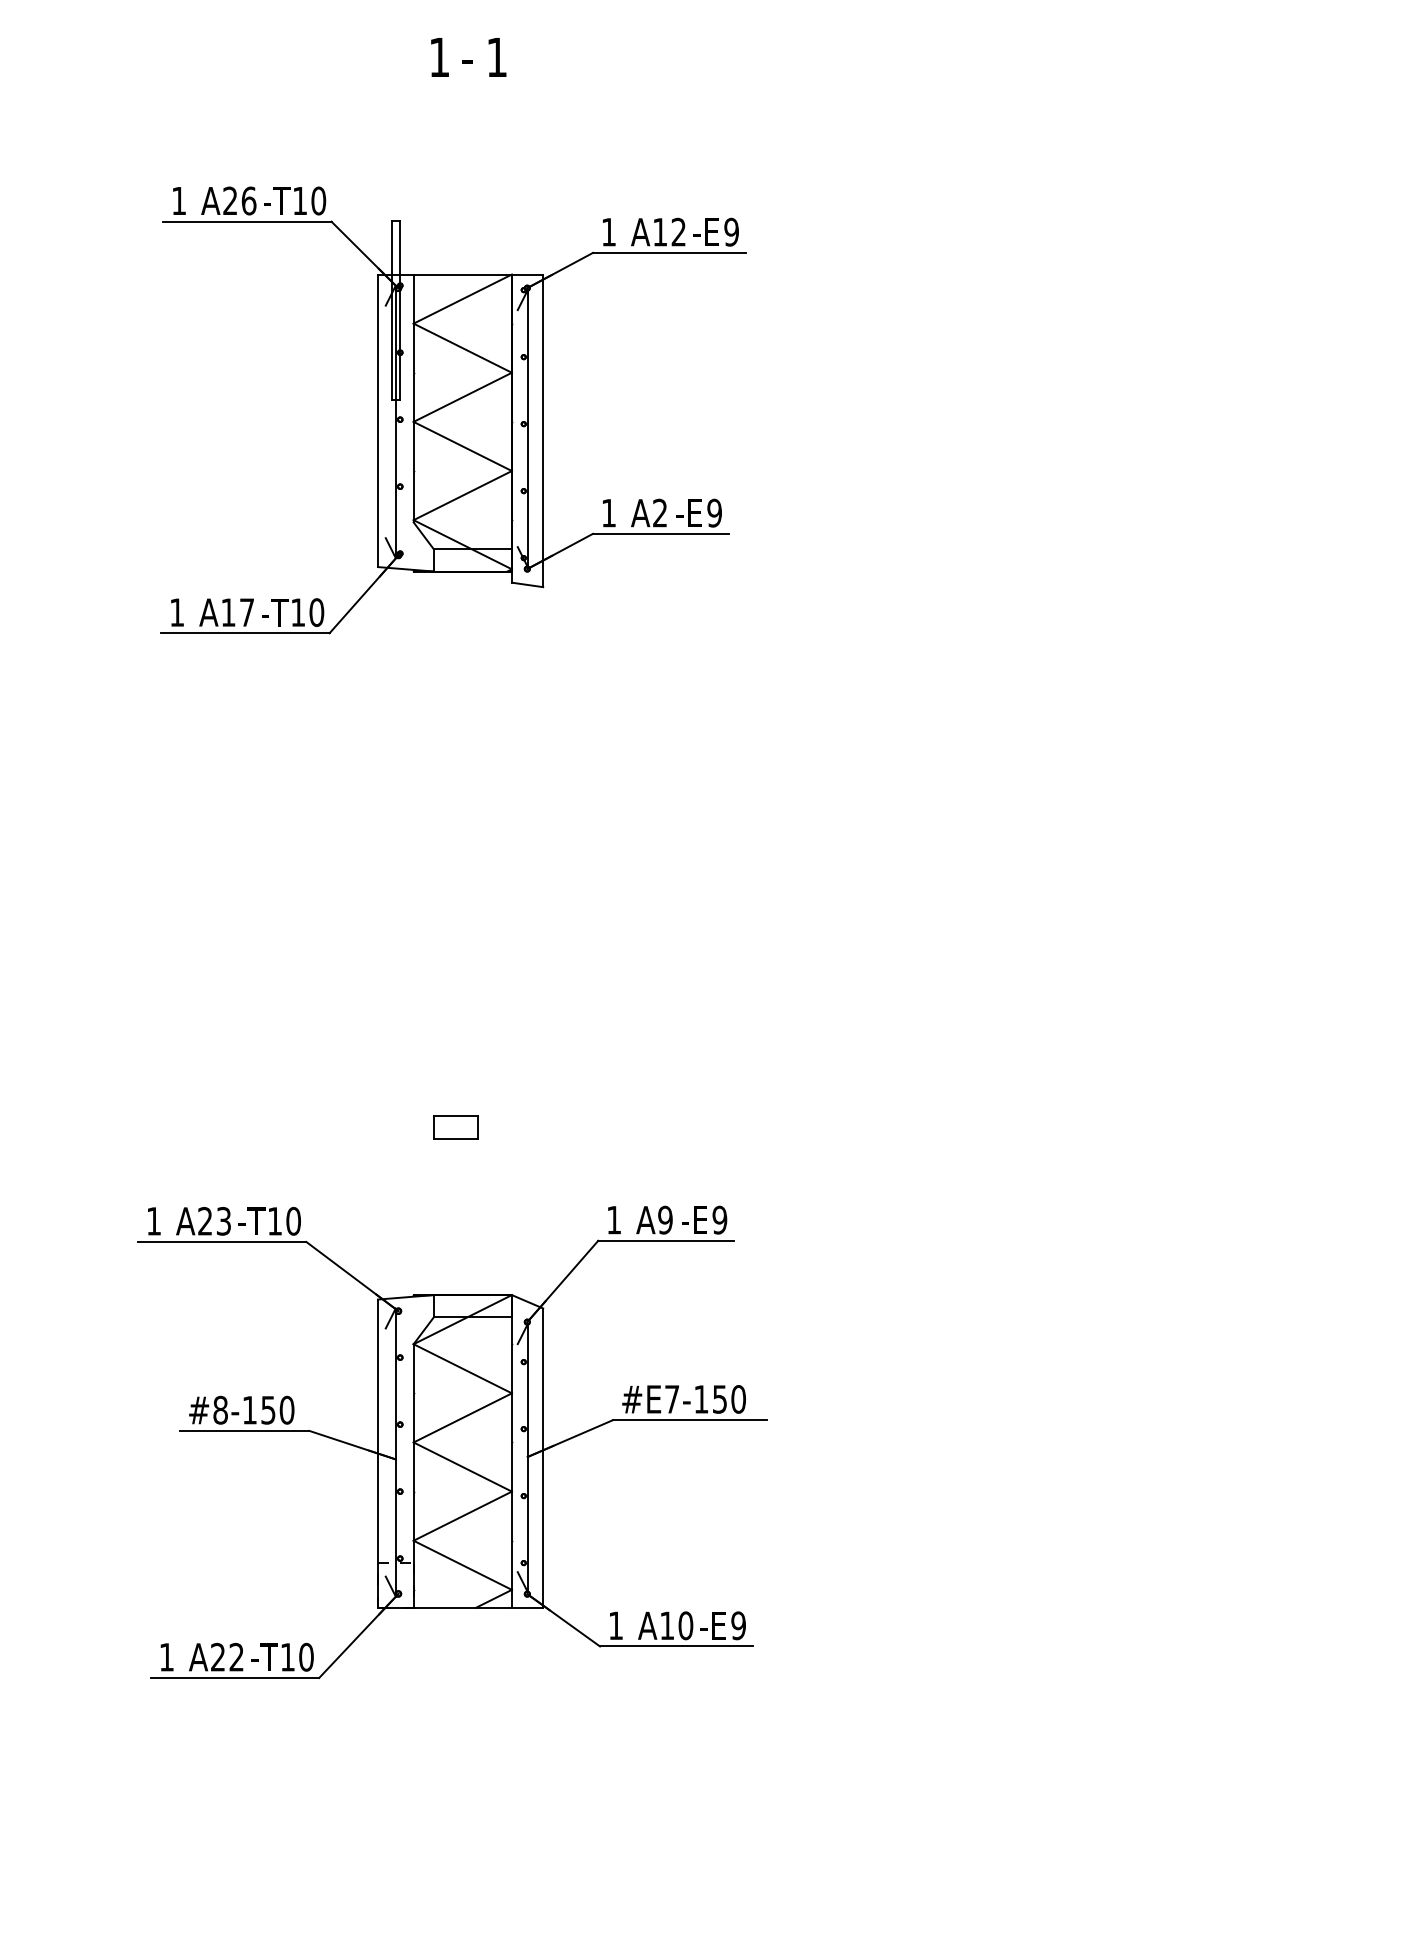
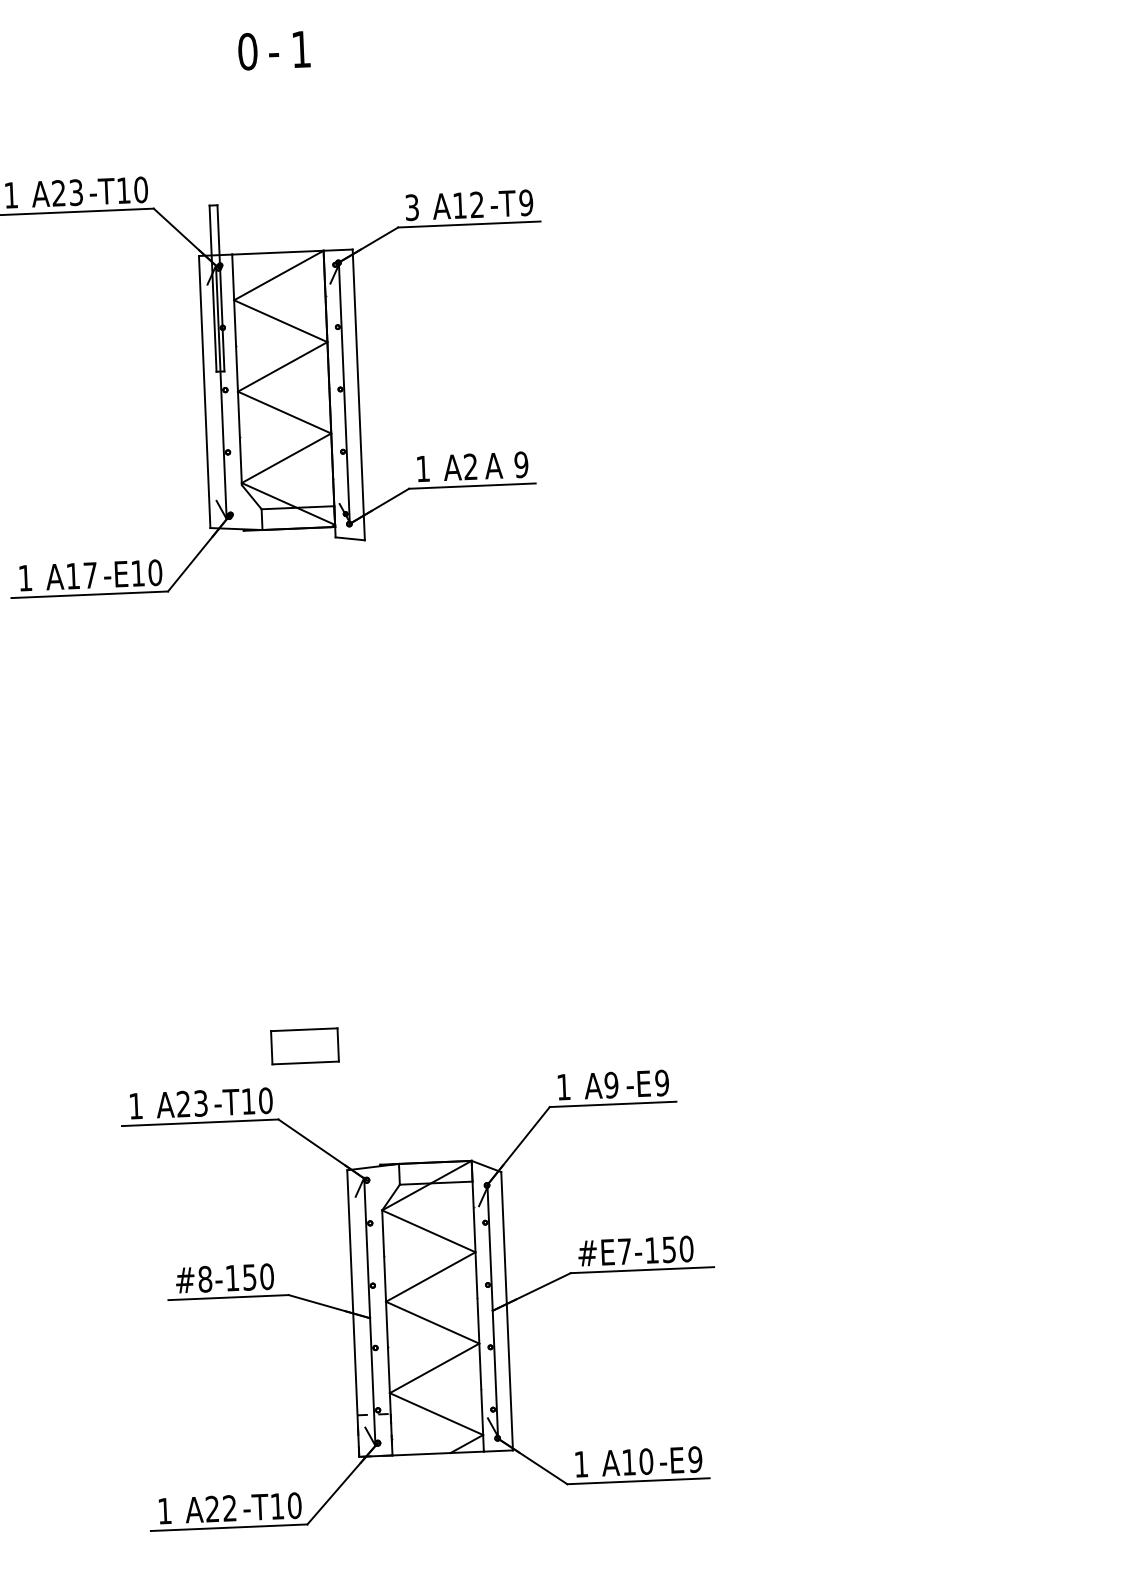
text: (439, 57) -> (247, 51), 1 -> 0
text: (248, 200) -> (75, 192), 26 -> 23
text: (608, 231) -> (411, 206), 1 -> 3
text: (710, 231) -> (506, 203), -E -> -T
text: (688, 513) -> (497, 466), -E -> A
text: (279, 612) -> (120, 574), -T -> -E
part: (455, 1127) -> (304, 1046), size x1.6
part: (452, 1441) -> (422, 1299), moved

